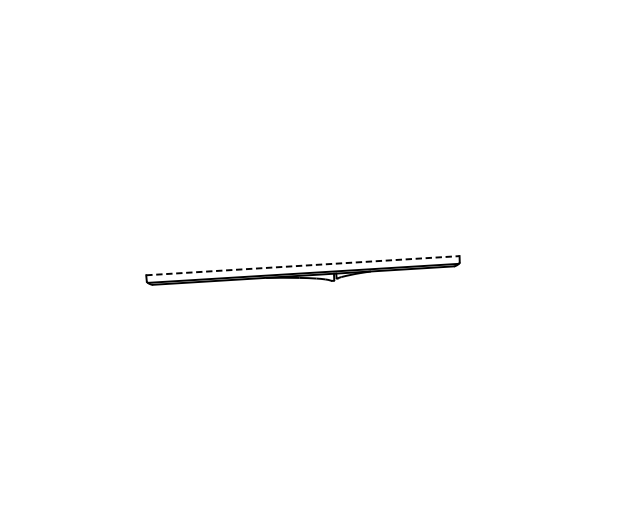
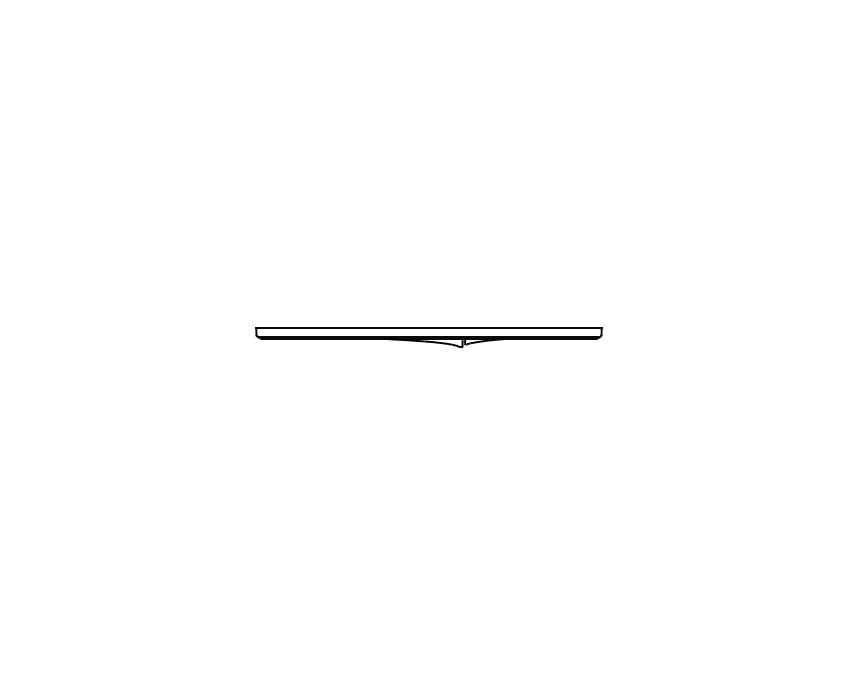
line: (302, 265) -> (428, 328), dashed -> solid

